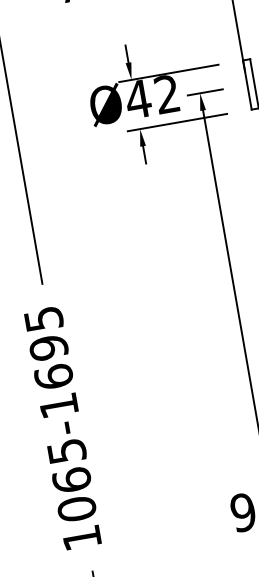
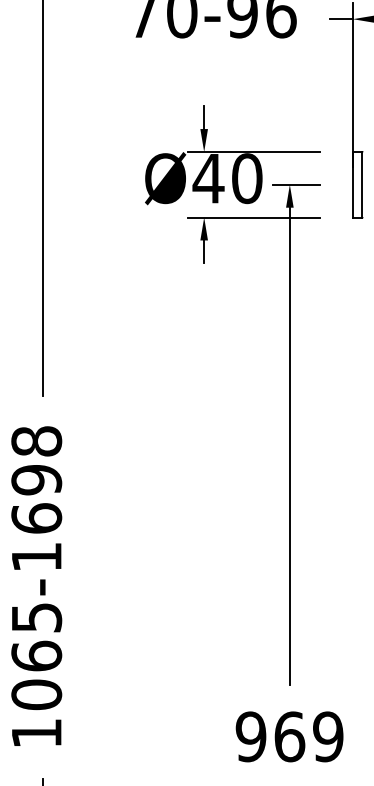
text: (167, 94) -> (247, 178), Ø42 -> Ø40
text: (43, 319) -> (36, 441), 1065-1695 -> 1065-1698

